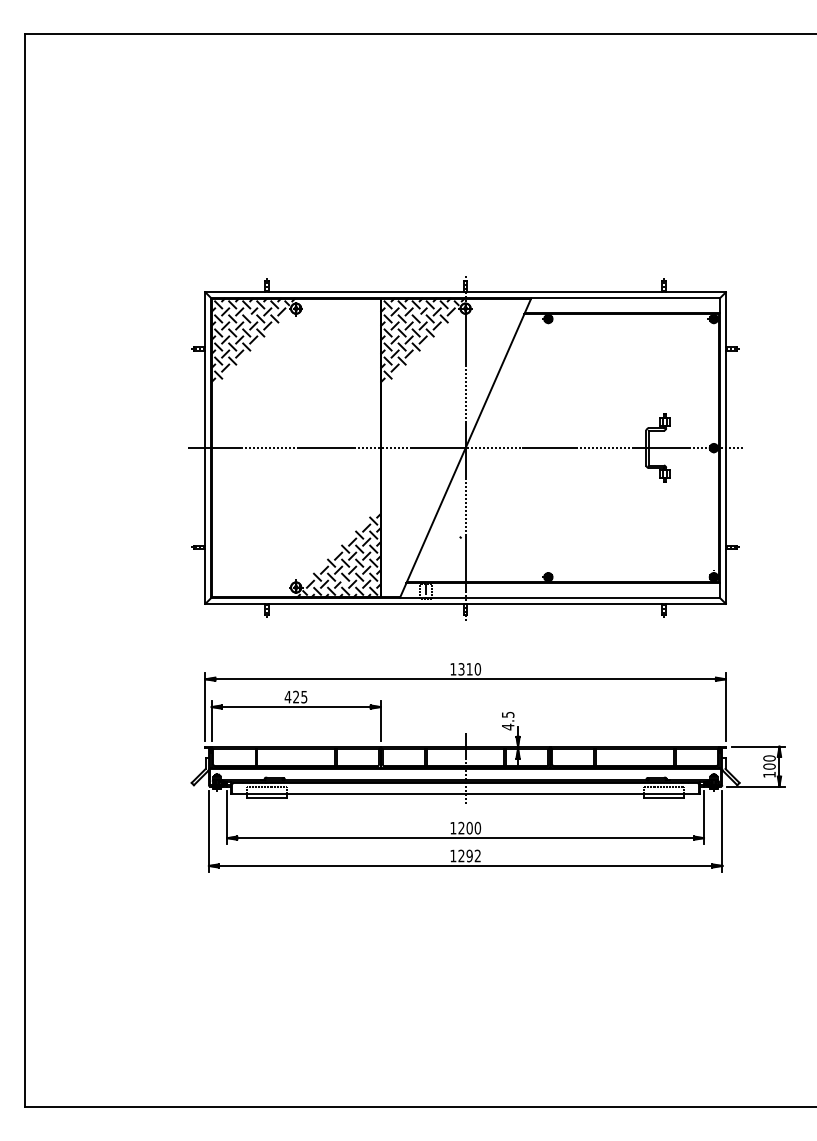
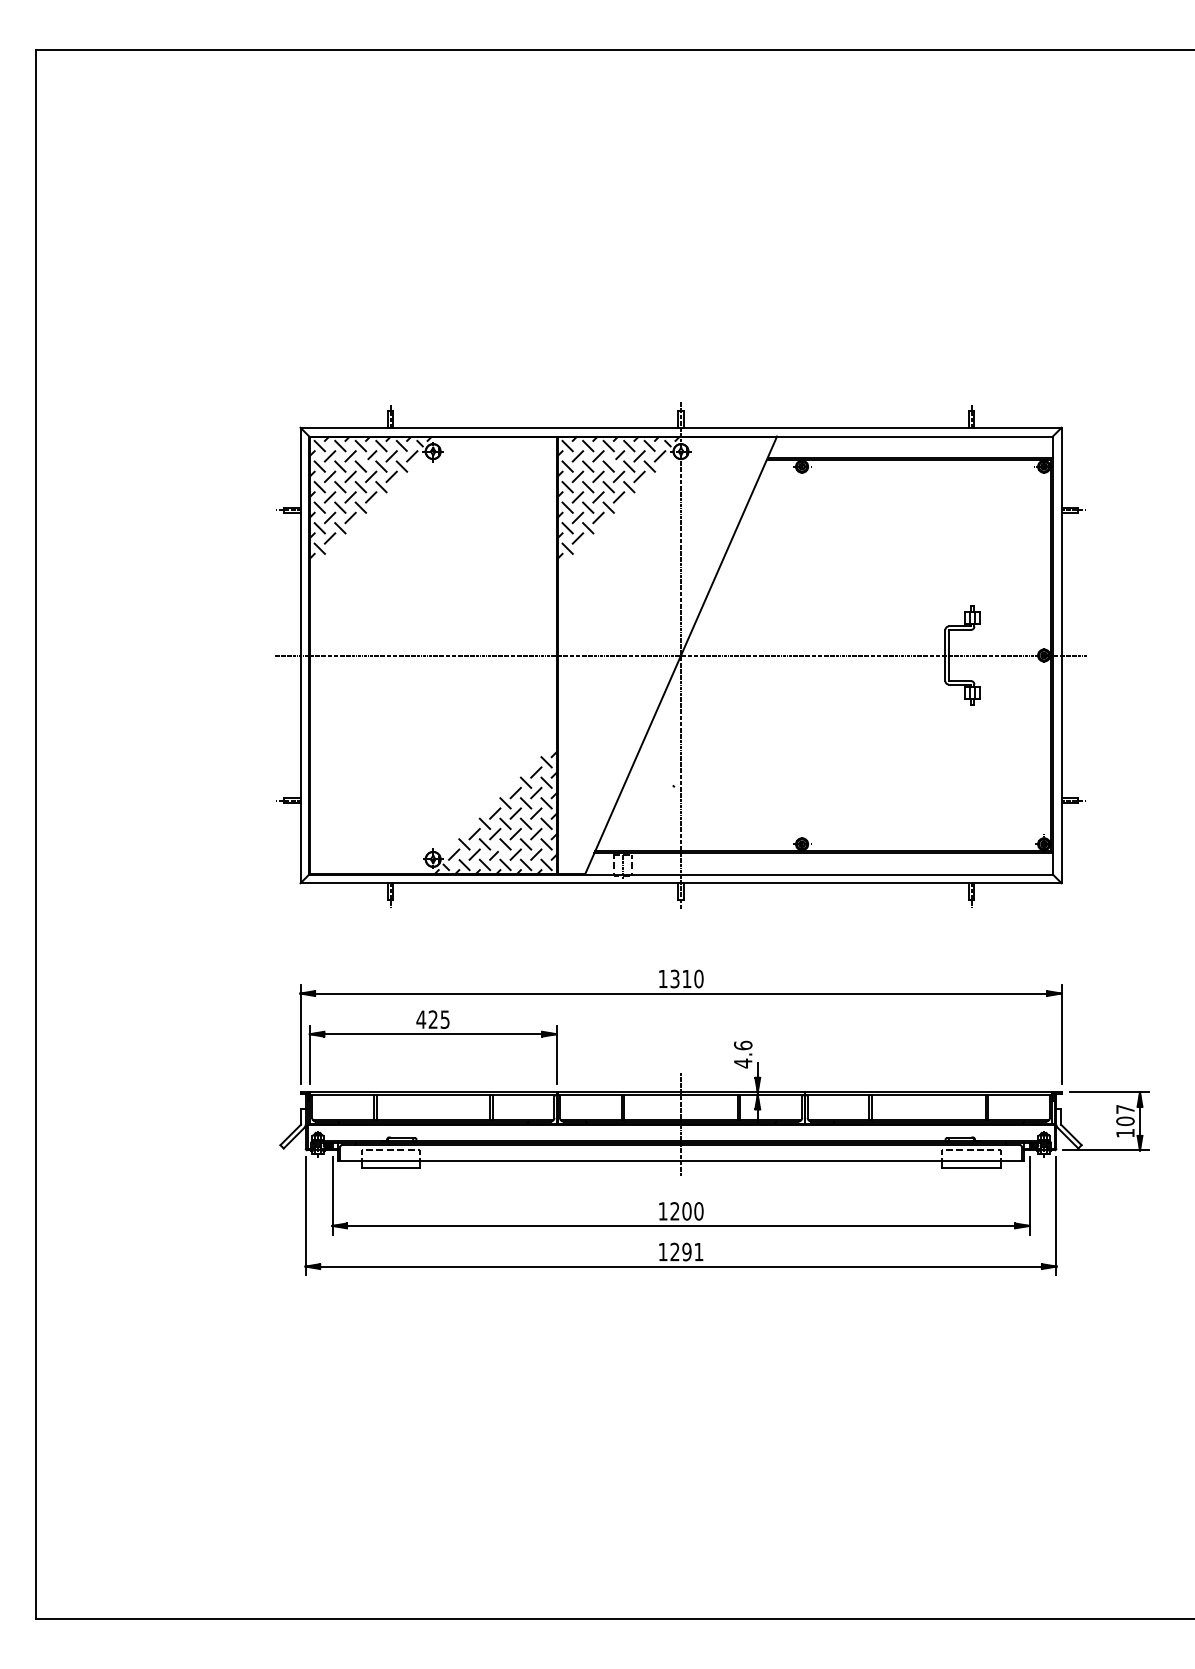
text: (507, 714) -> (742, 1045), 4.5 -> 4.6
text: (769, 758) -> (1125, 1109), 100 -> 107
text: (477, 855) -> (698, 1251), 1292 -> 1291

